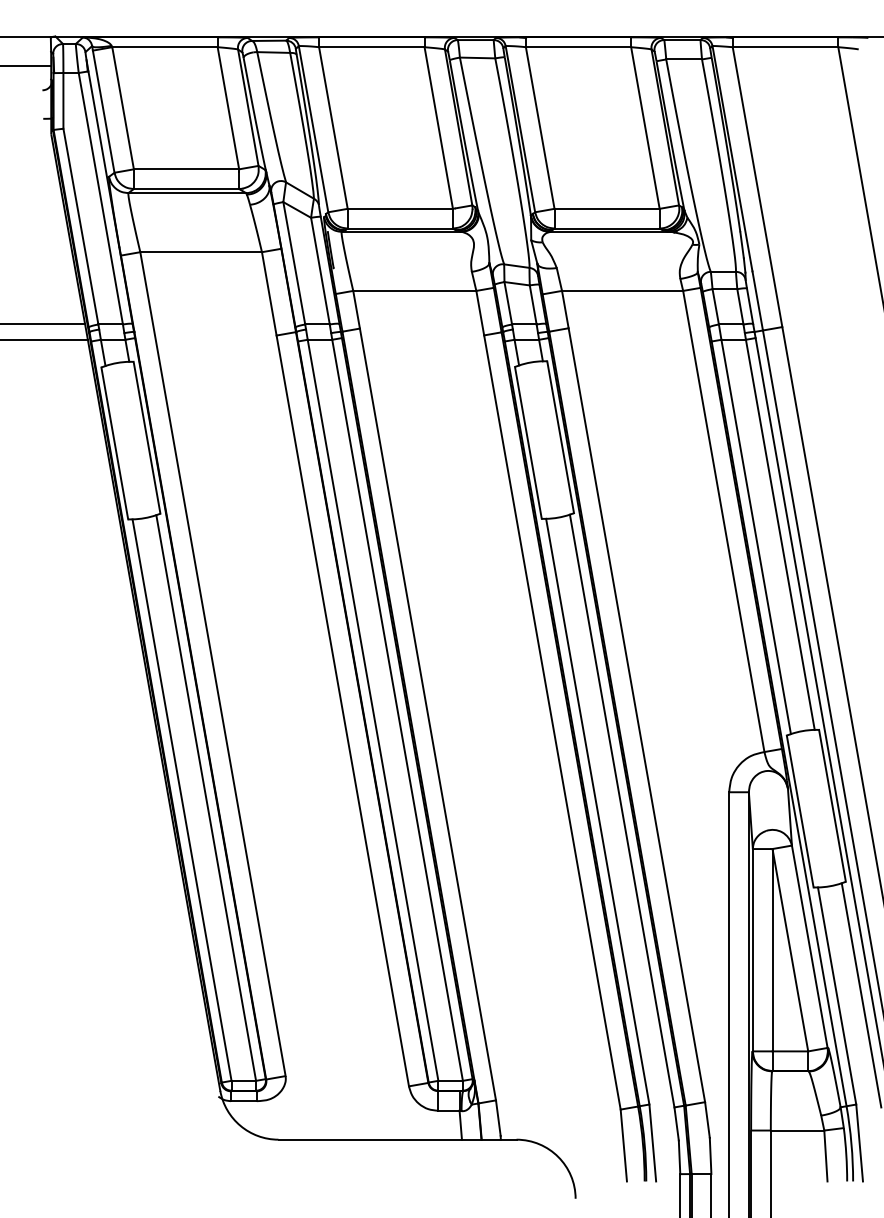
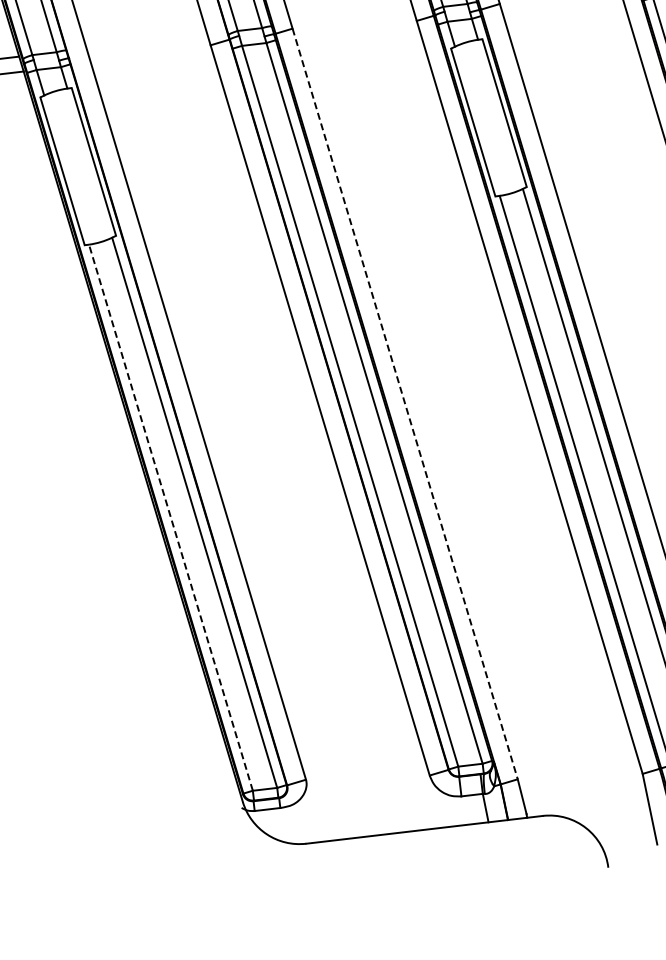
line: (427, 714) -> (404, 404), solid -> dashed
line: (181, 799) -> (170, 517), solid -> dashed

